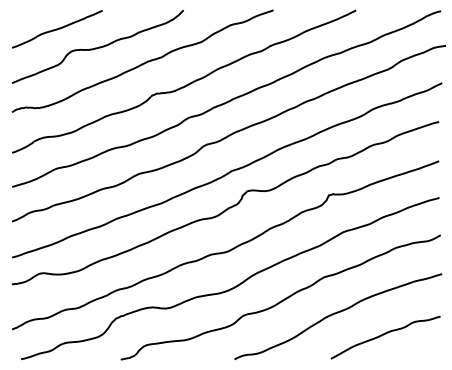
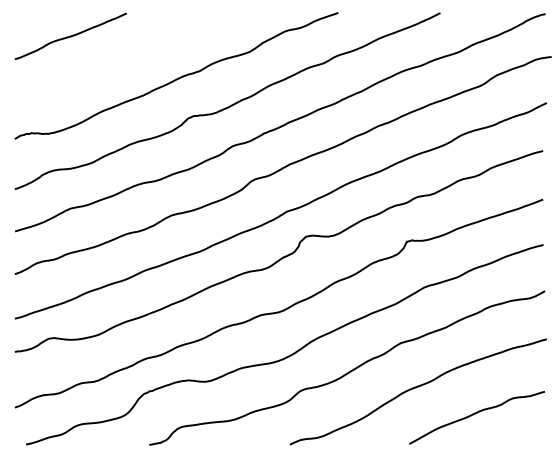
curve: (97, 47) -> (120, 58), removed

